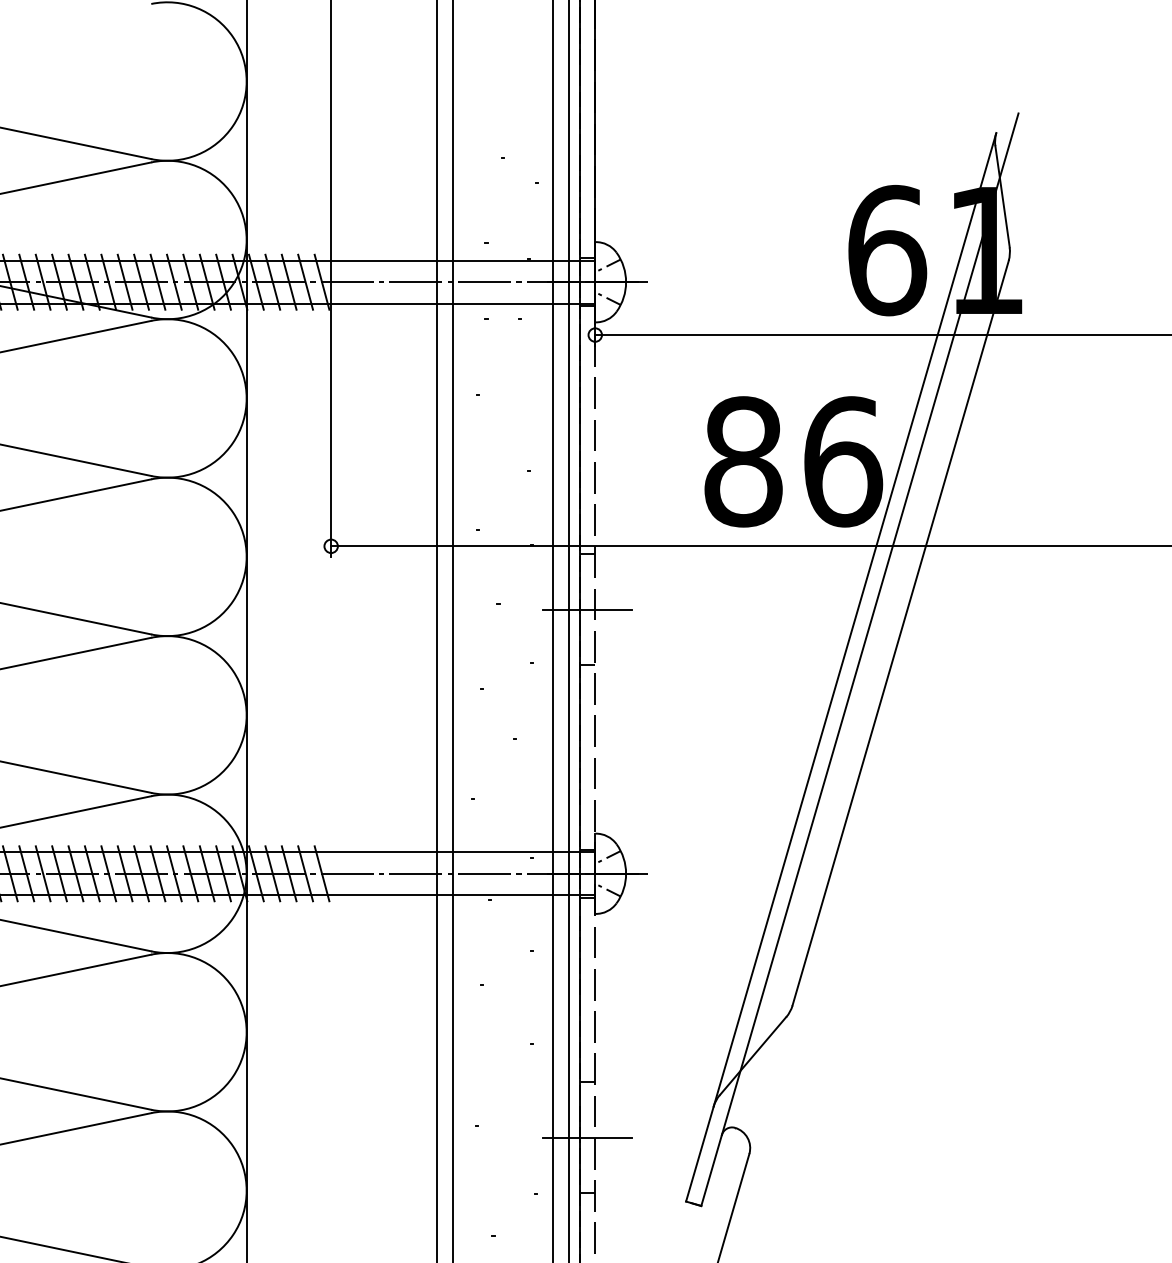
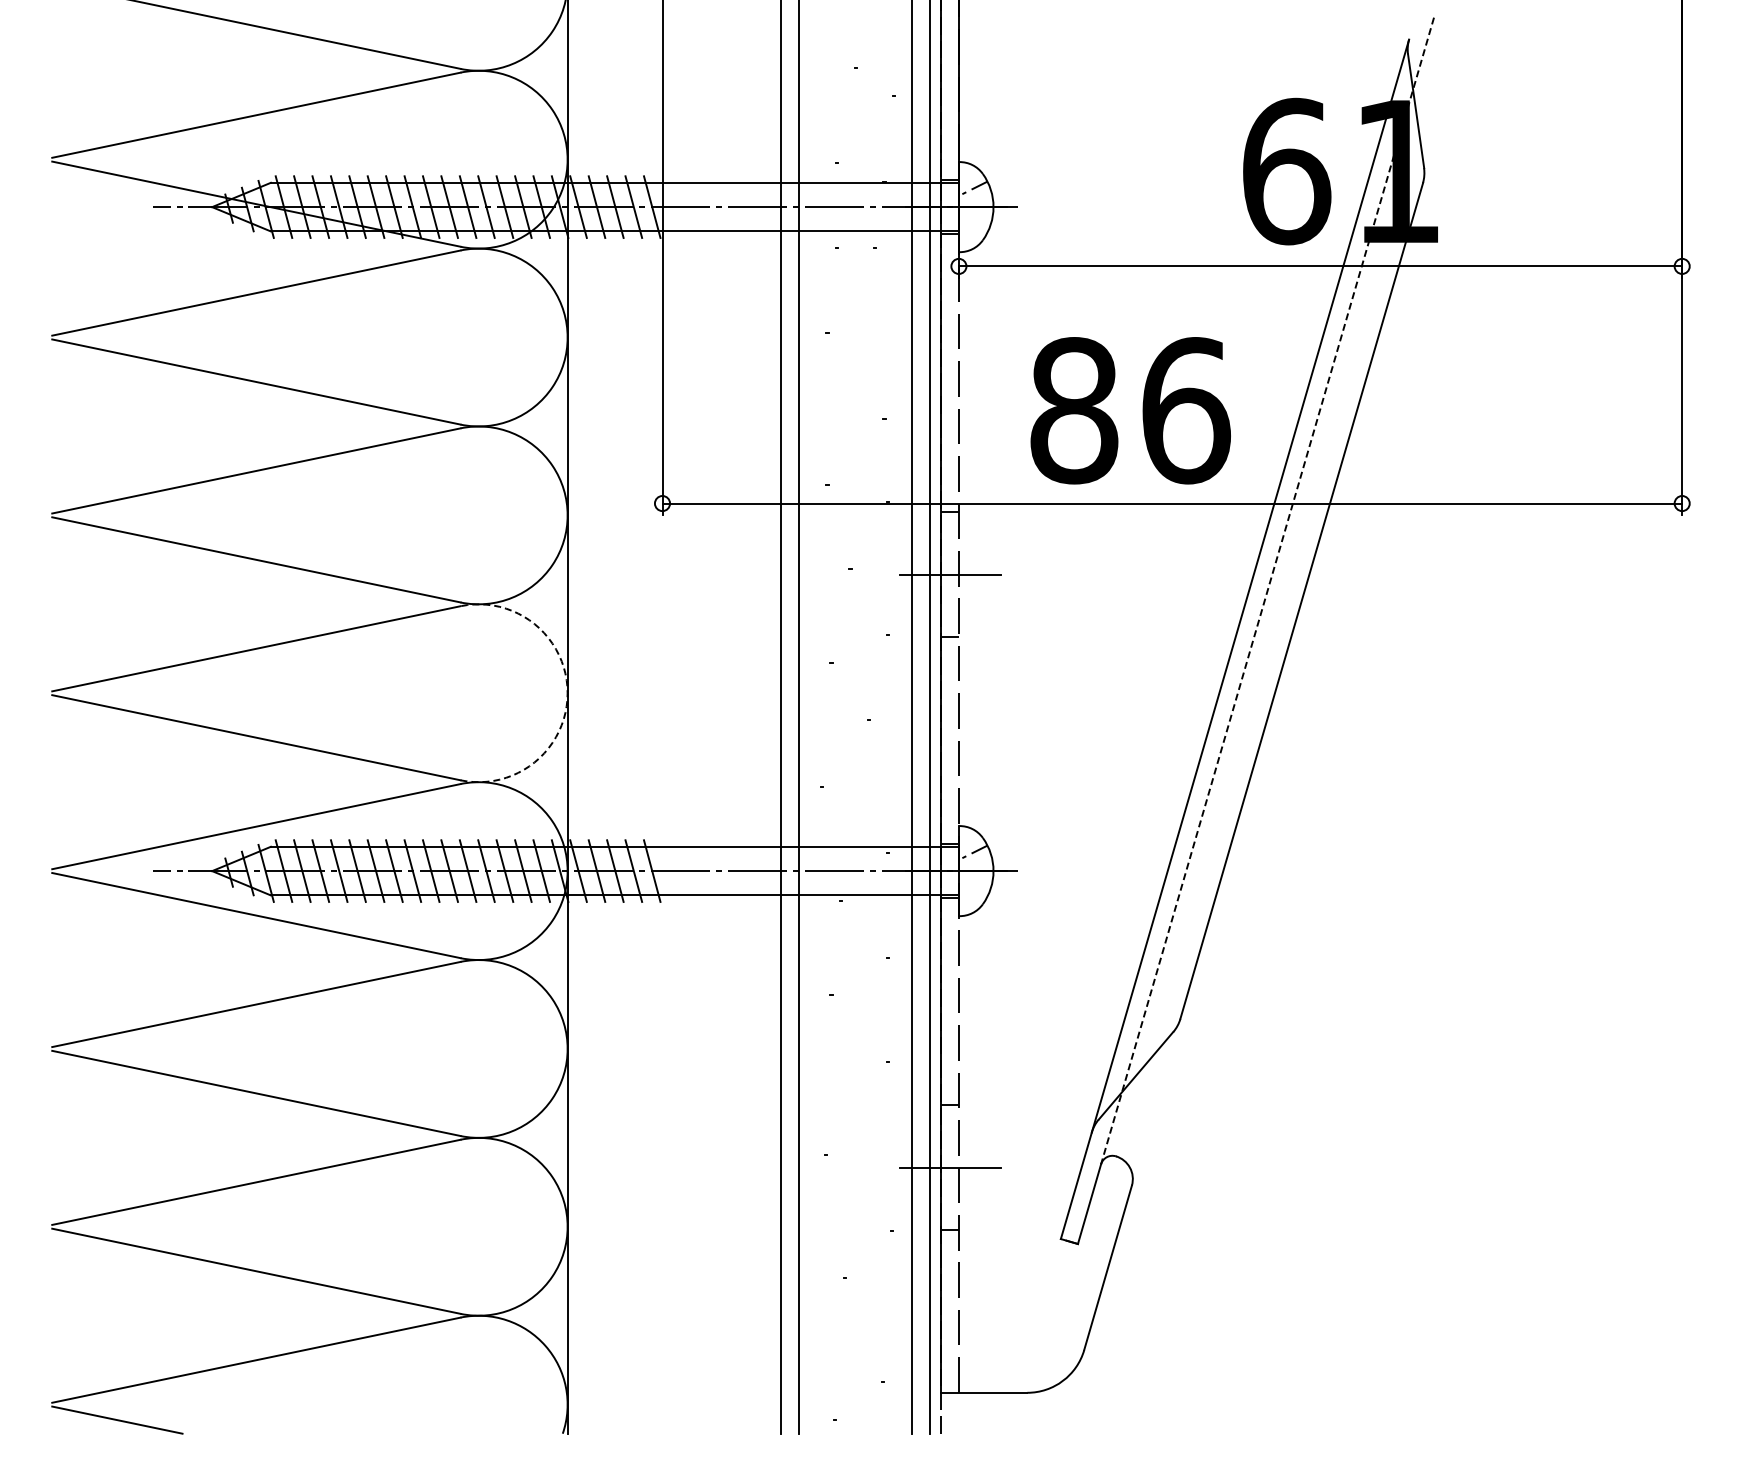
line: (609, 299) -> (974, 226), removed
text: (793, 461) -> (1130, 410), moved
line: (870, 624) -> (1267, 591), solid -> dashed
arc: (246, 715) -> (567, 693), solid -> dashed
line: (609, 891) -> (974, 890), removed

